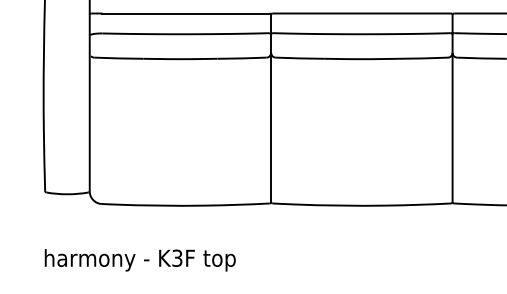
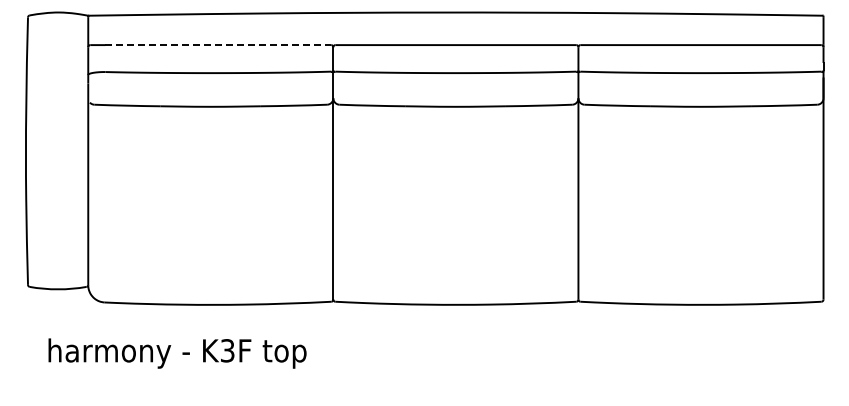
line: (186, 13) -> (218, 45), solid -> dashed
text: (140, 260) -> (177, 353), moved

